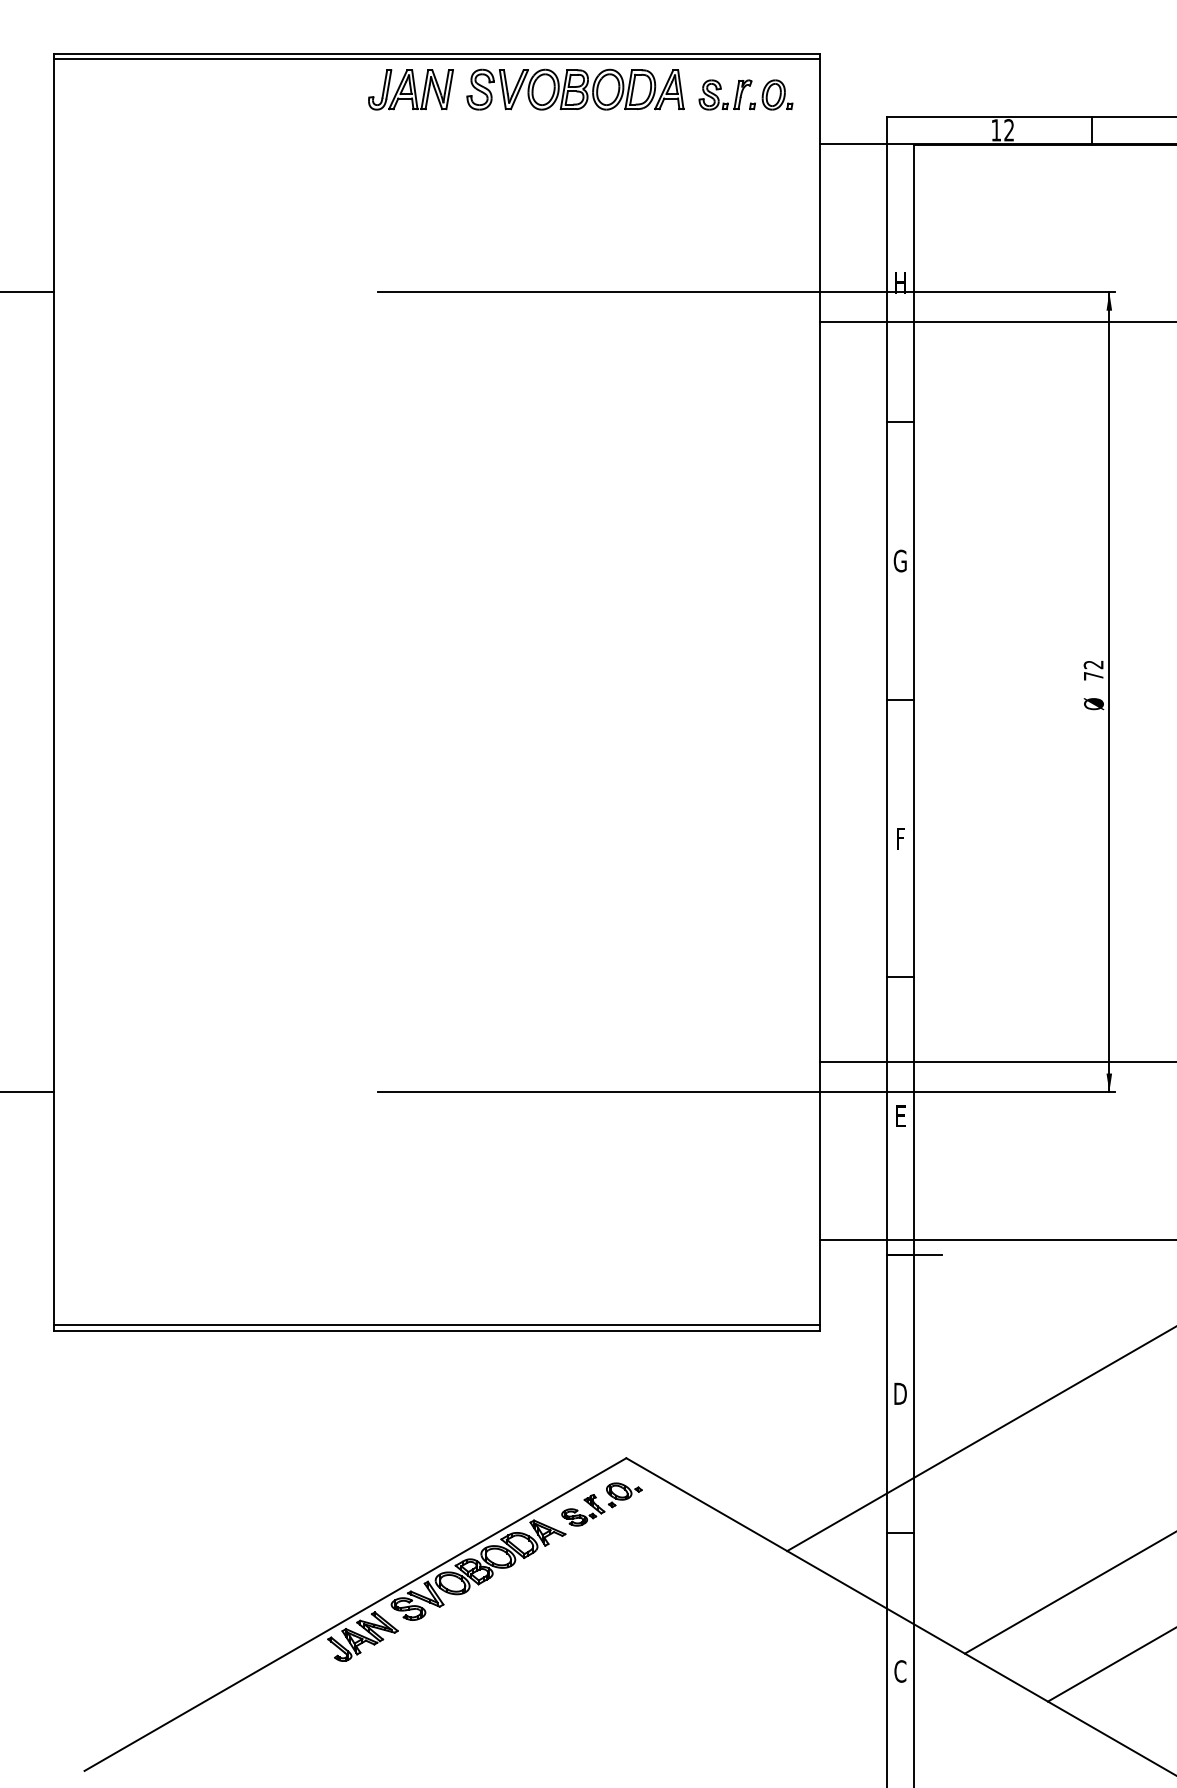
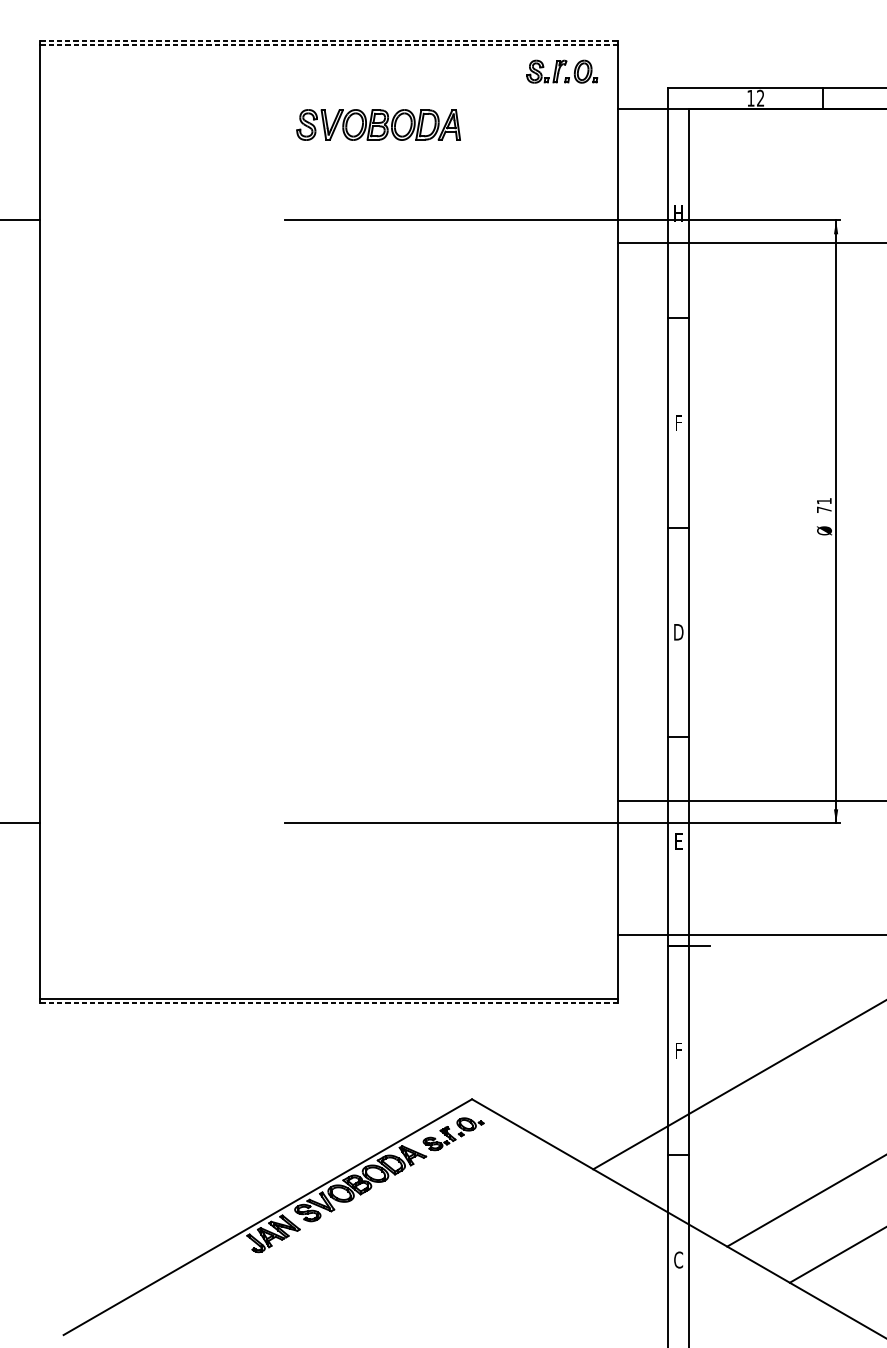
line: (437, 53) -> (329, 40), solid -> dashed
line: (436, 59) -> (328, 44), solid -> dashed
part: (410, 89) -> (309, 67), removed
part: (575, 89) -> (378, 124), moved
text: (899, 560) -> (677, 422), G -> F
text: (1093, 664) -> (824, 501), 72 -> 71
text: (900, 838) -> (678, 632), F -> D
line: (436, 1330) -> (328, 1003), solid -> dashed
text: (900, 1393) -> (678, 1050), D -> F

